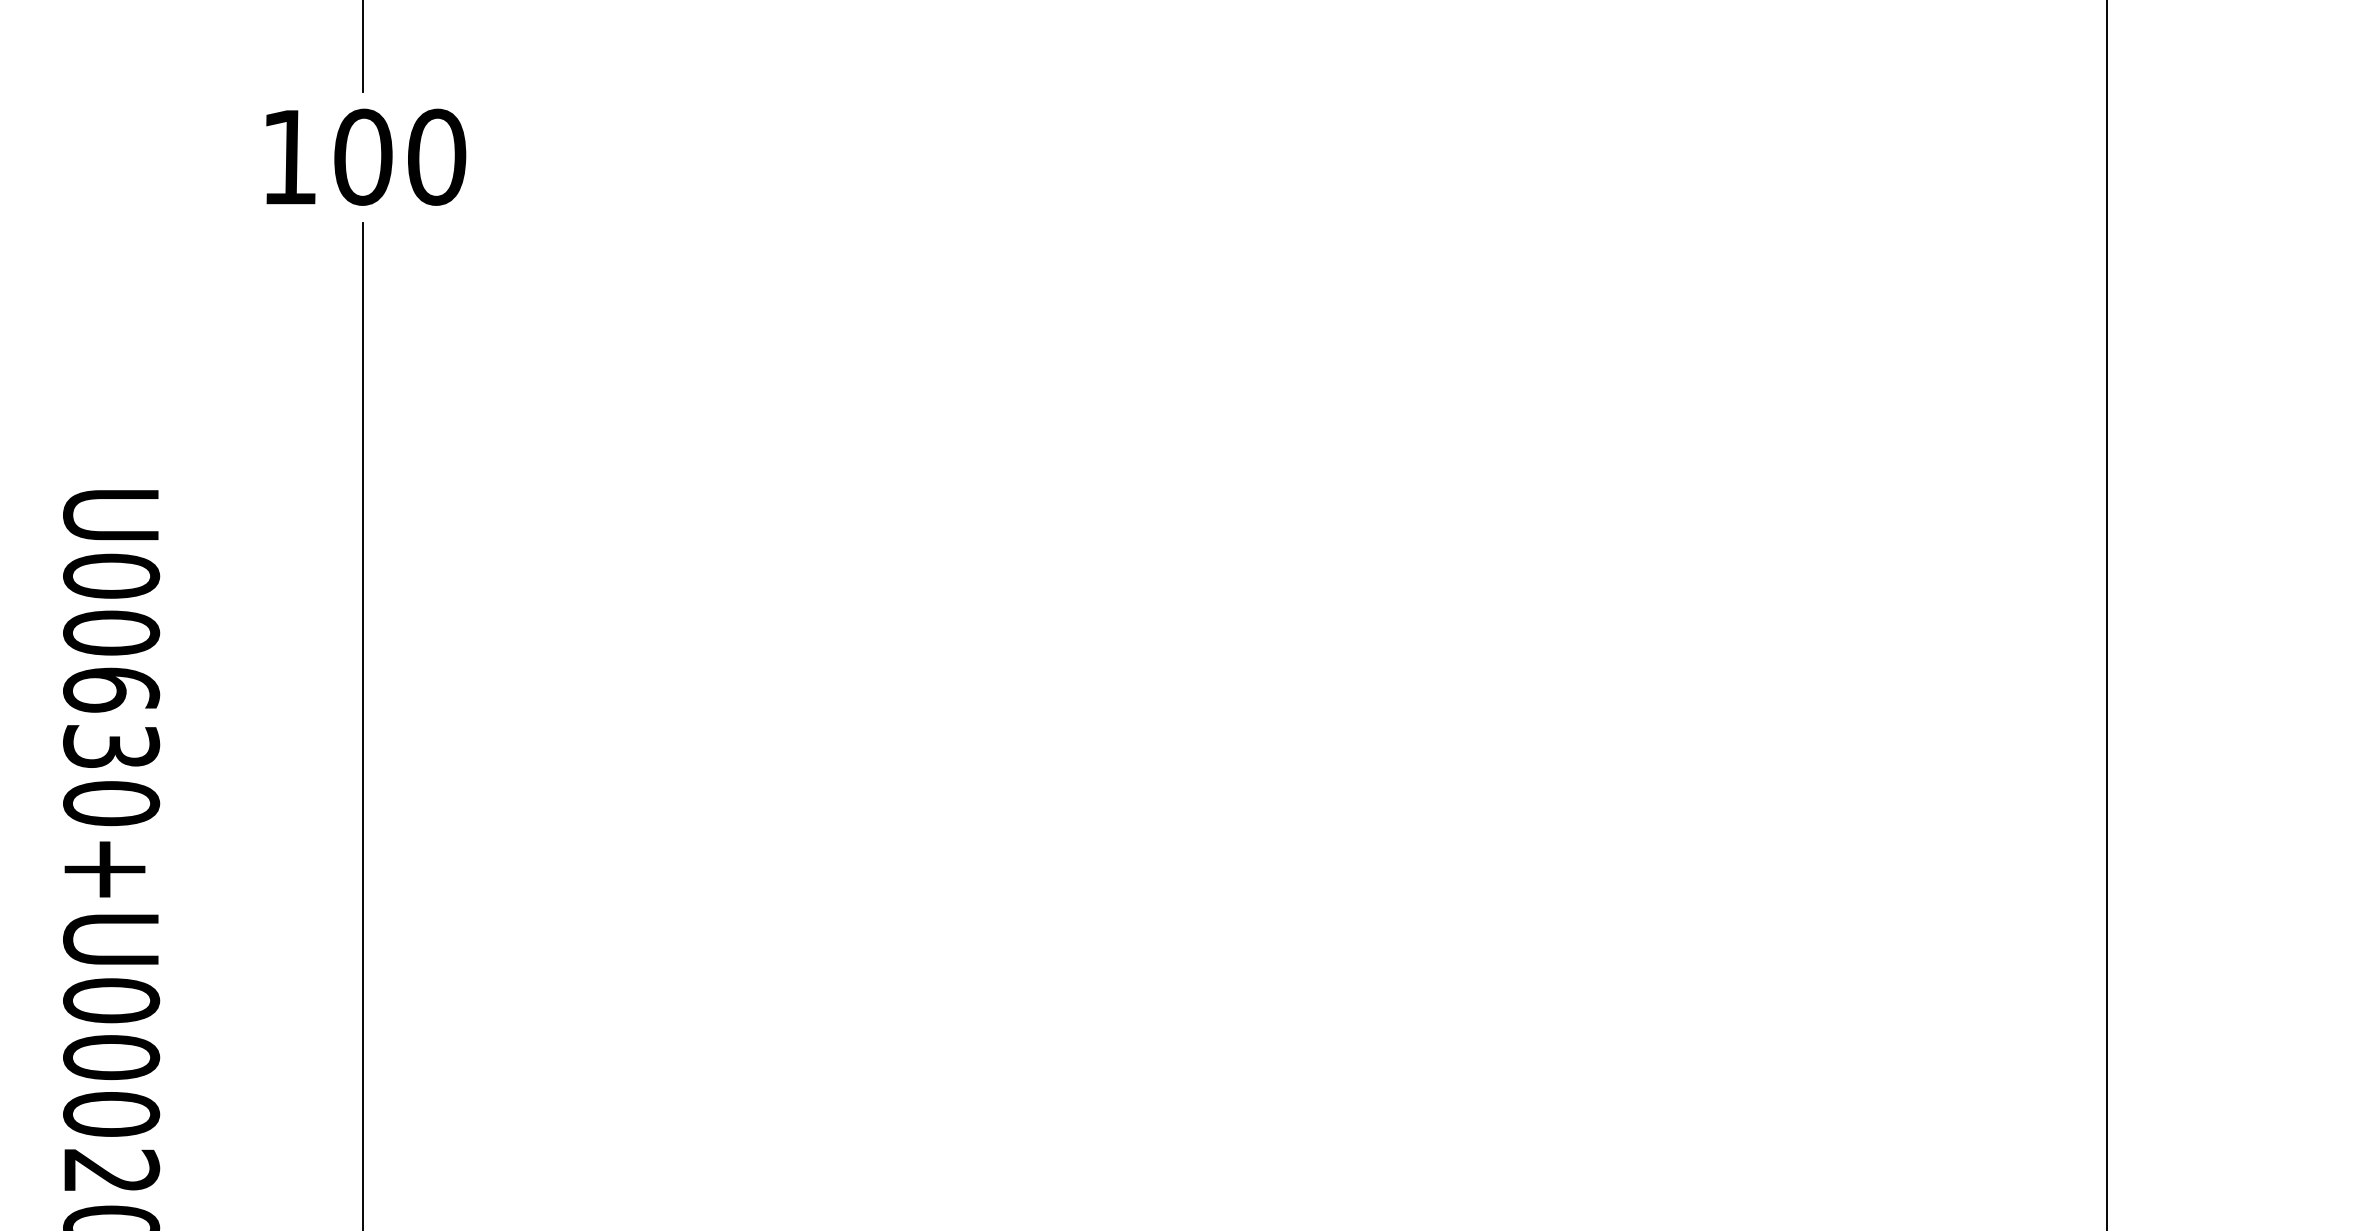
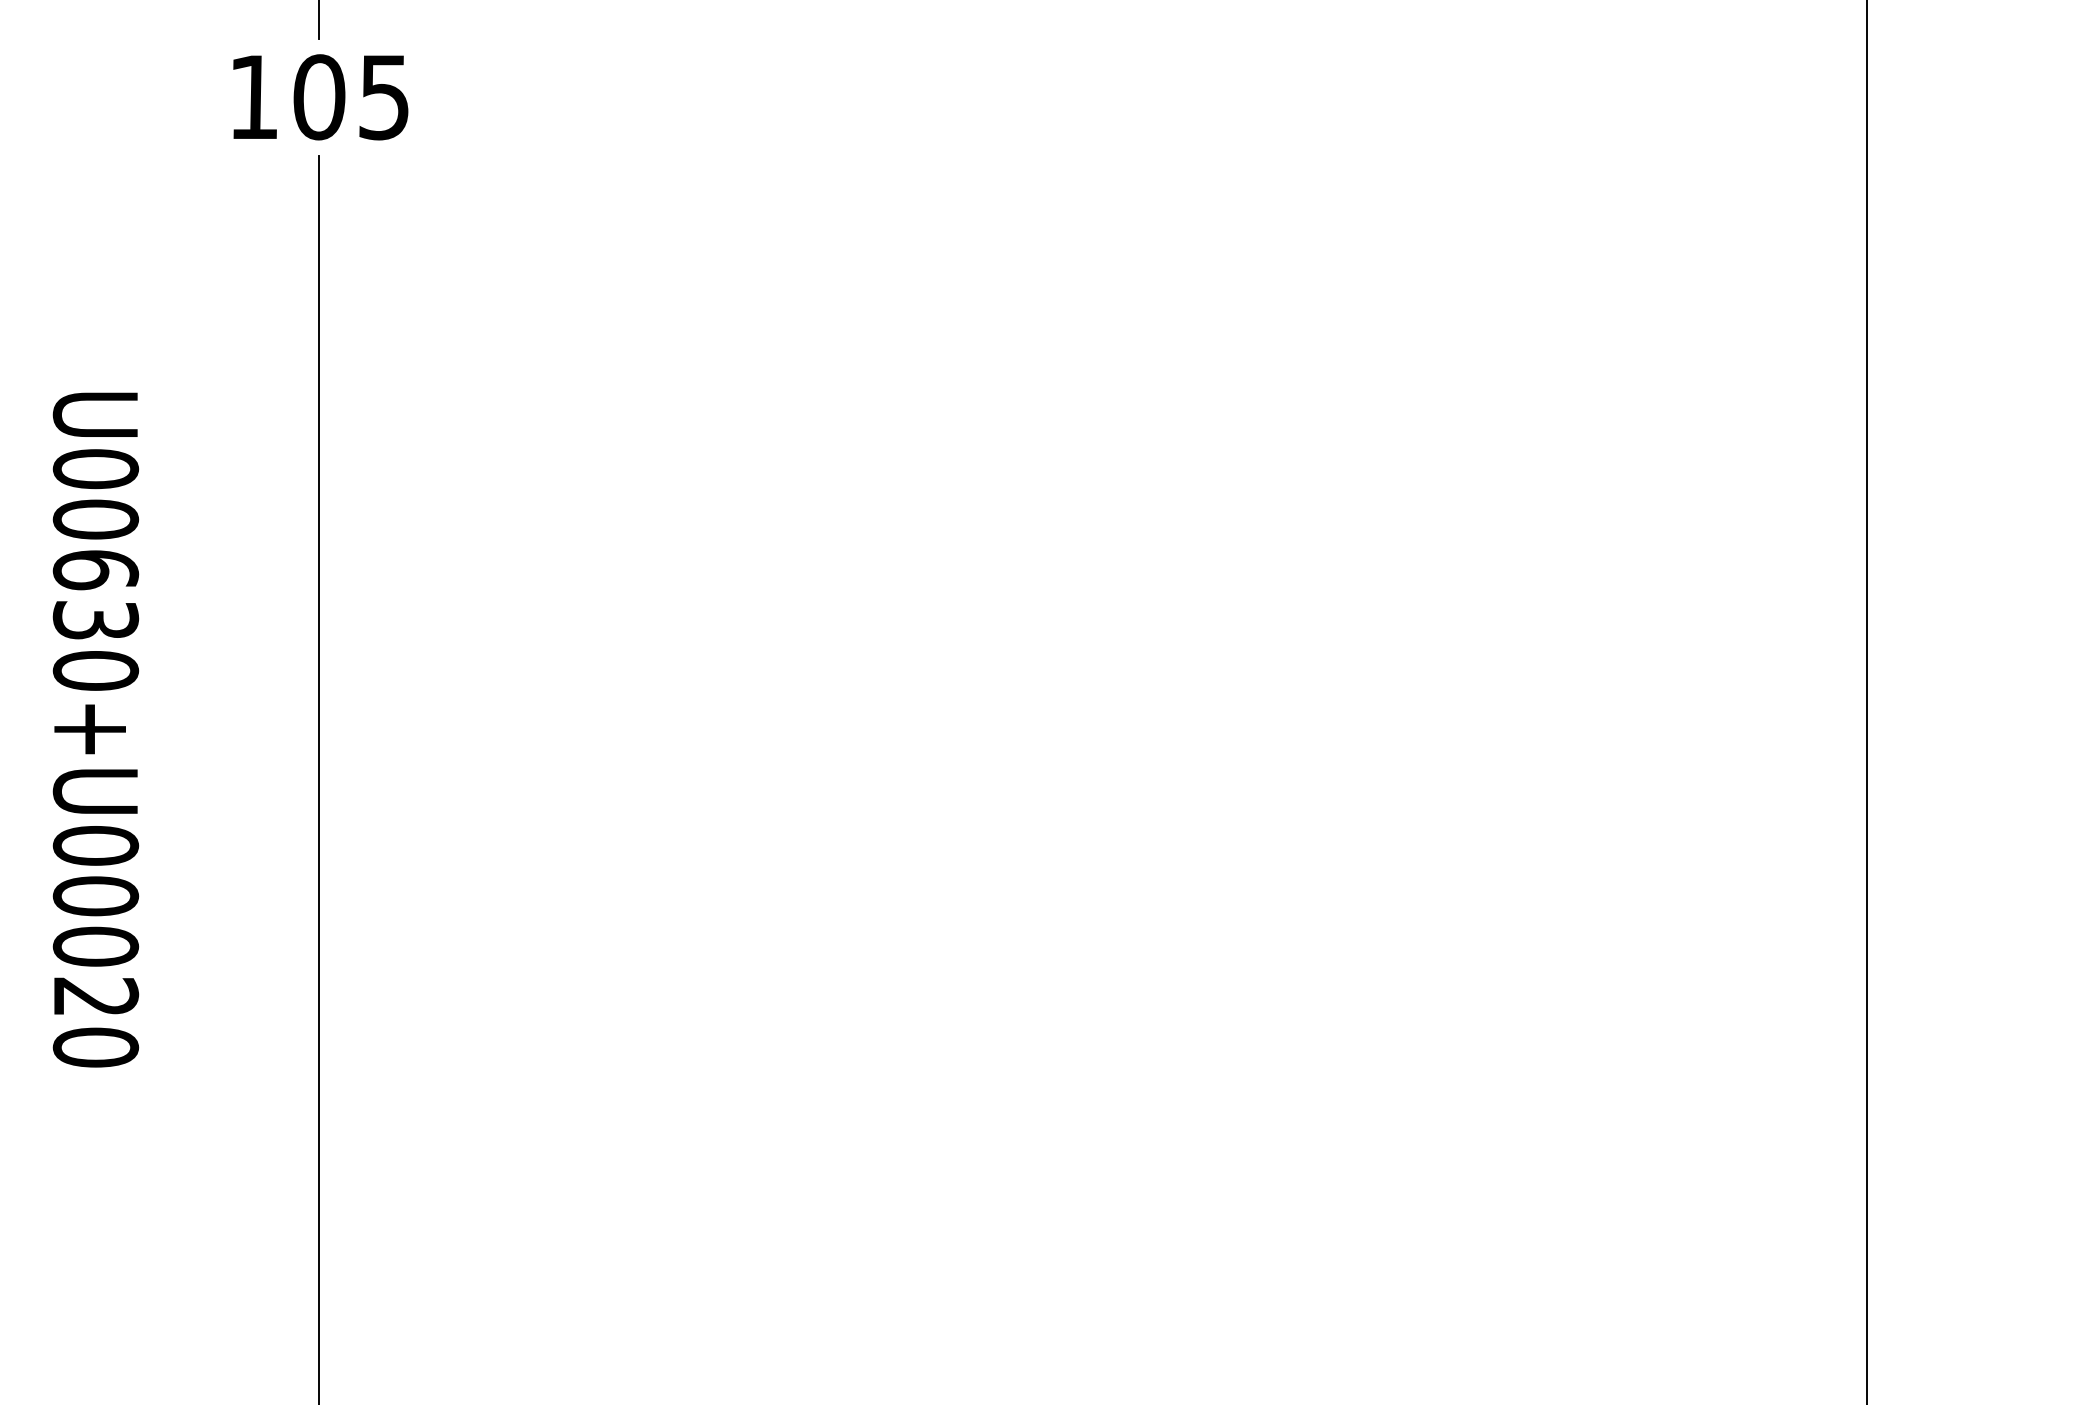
text: (436, 157) -> (384, 97), 100 -> 105

